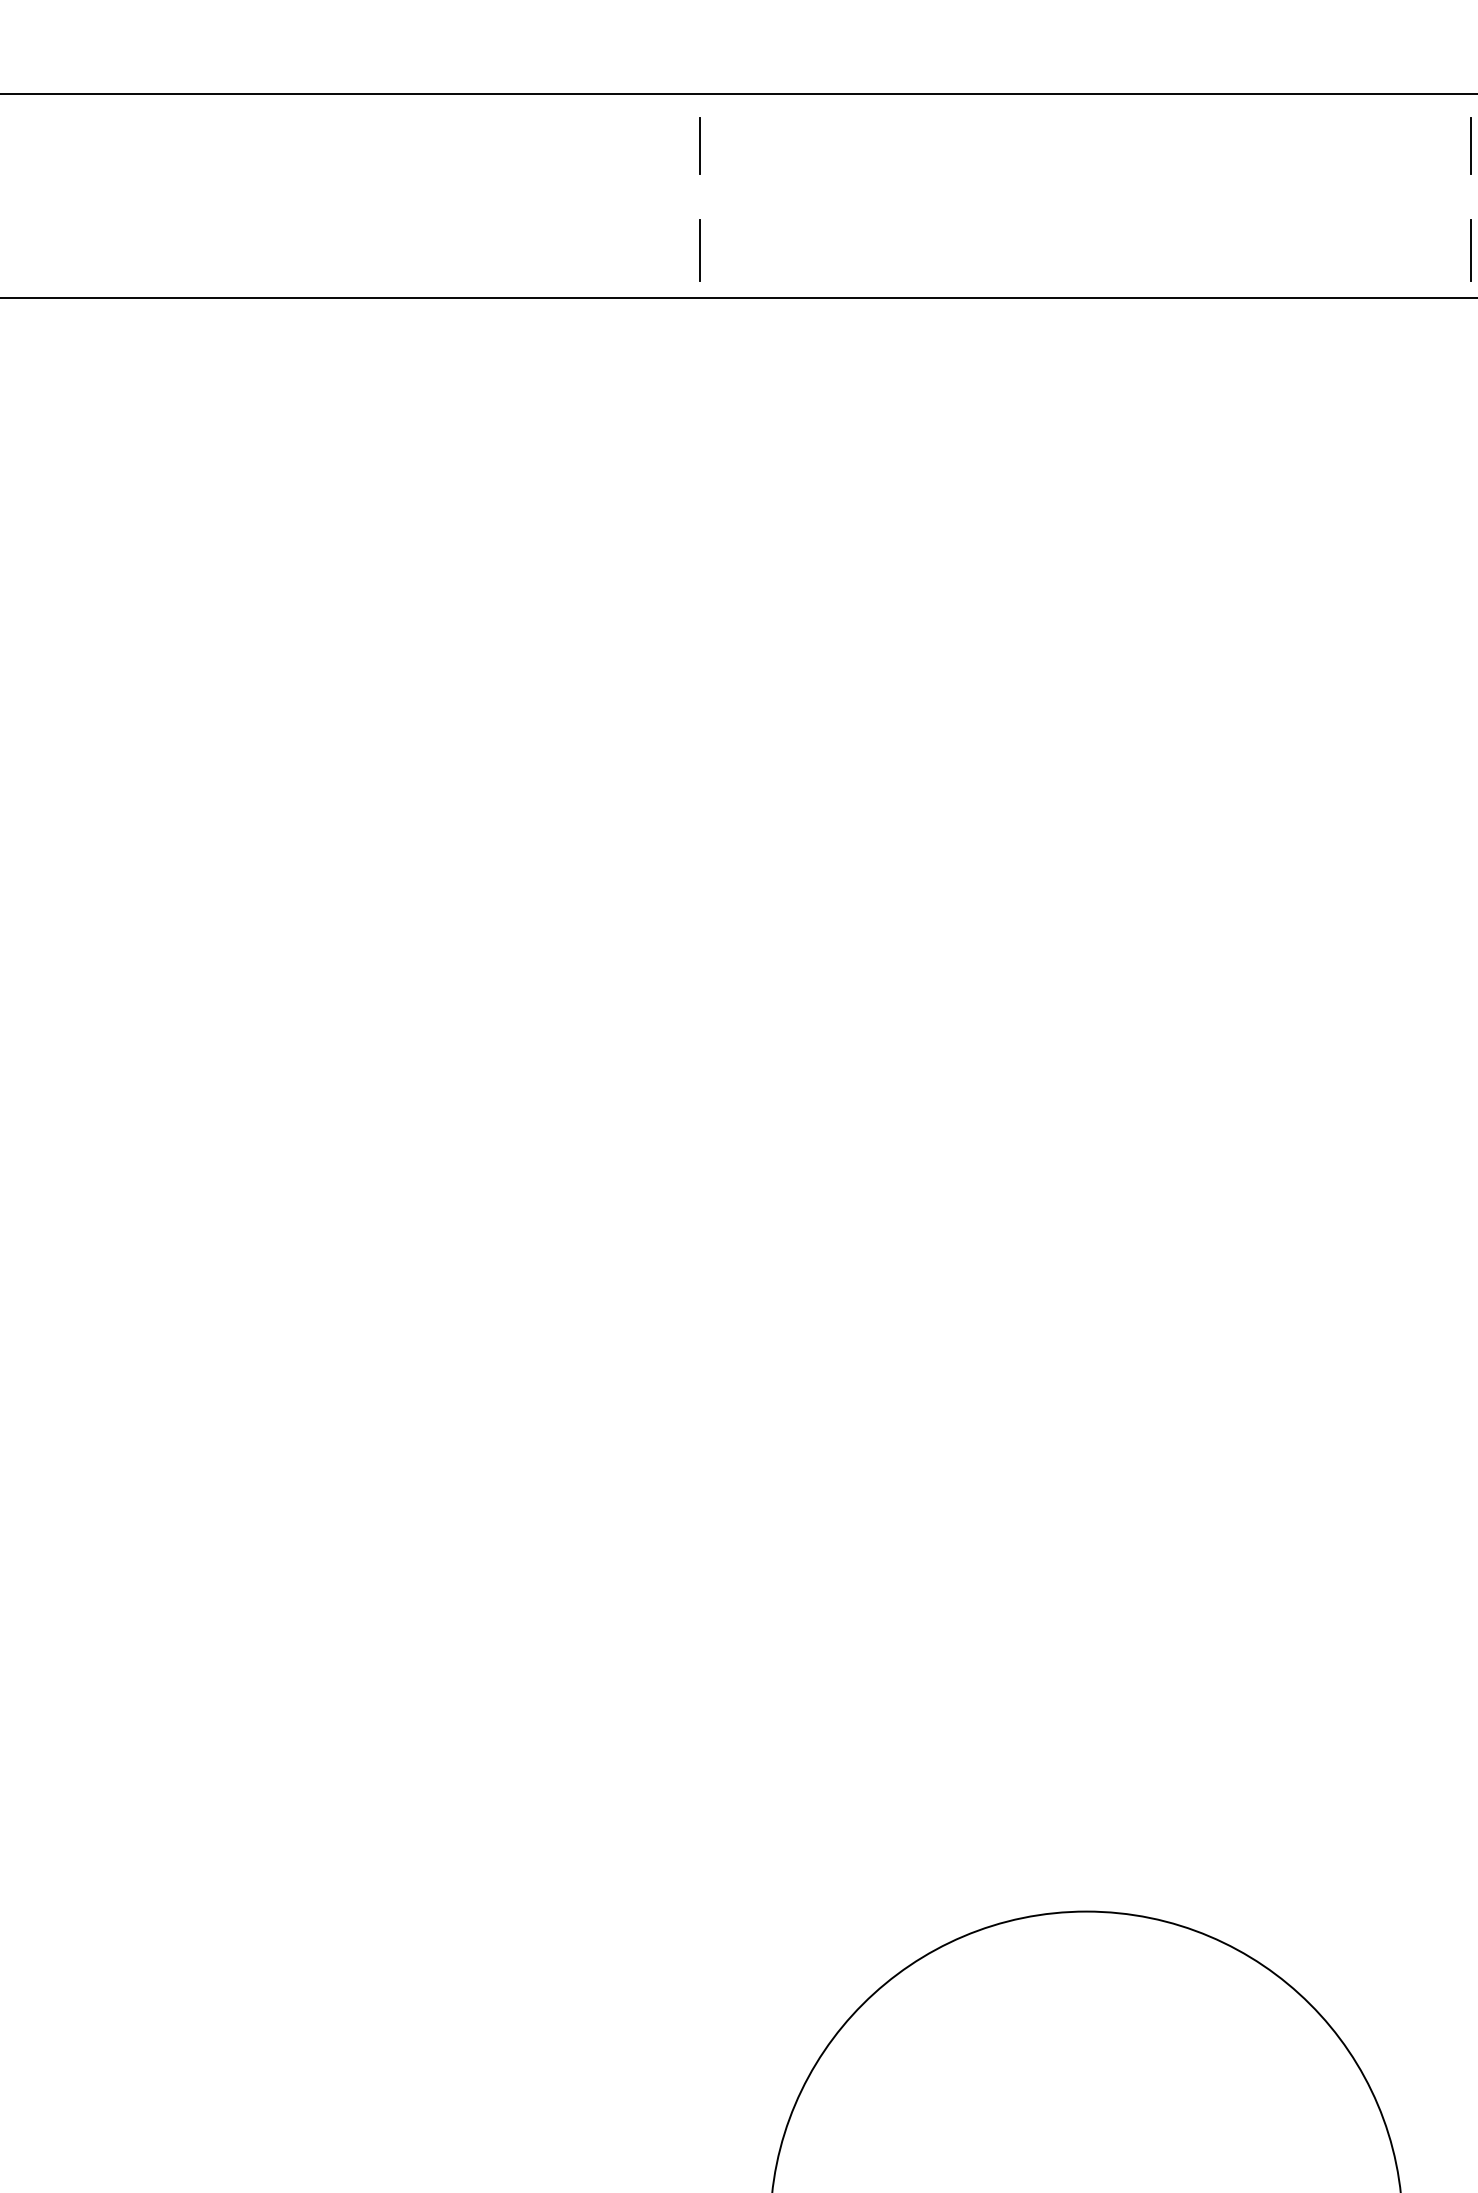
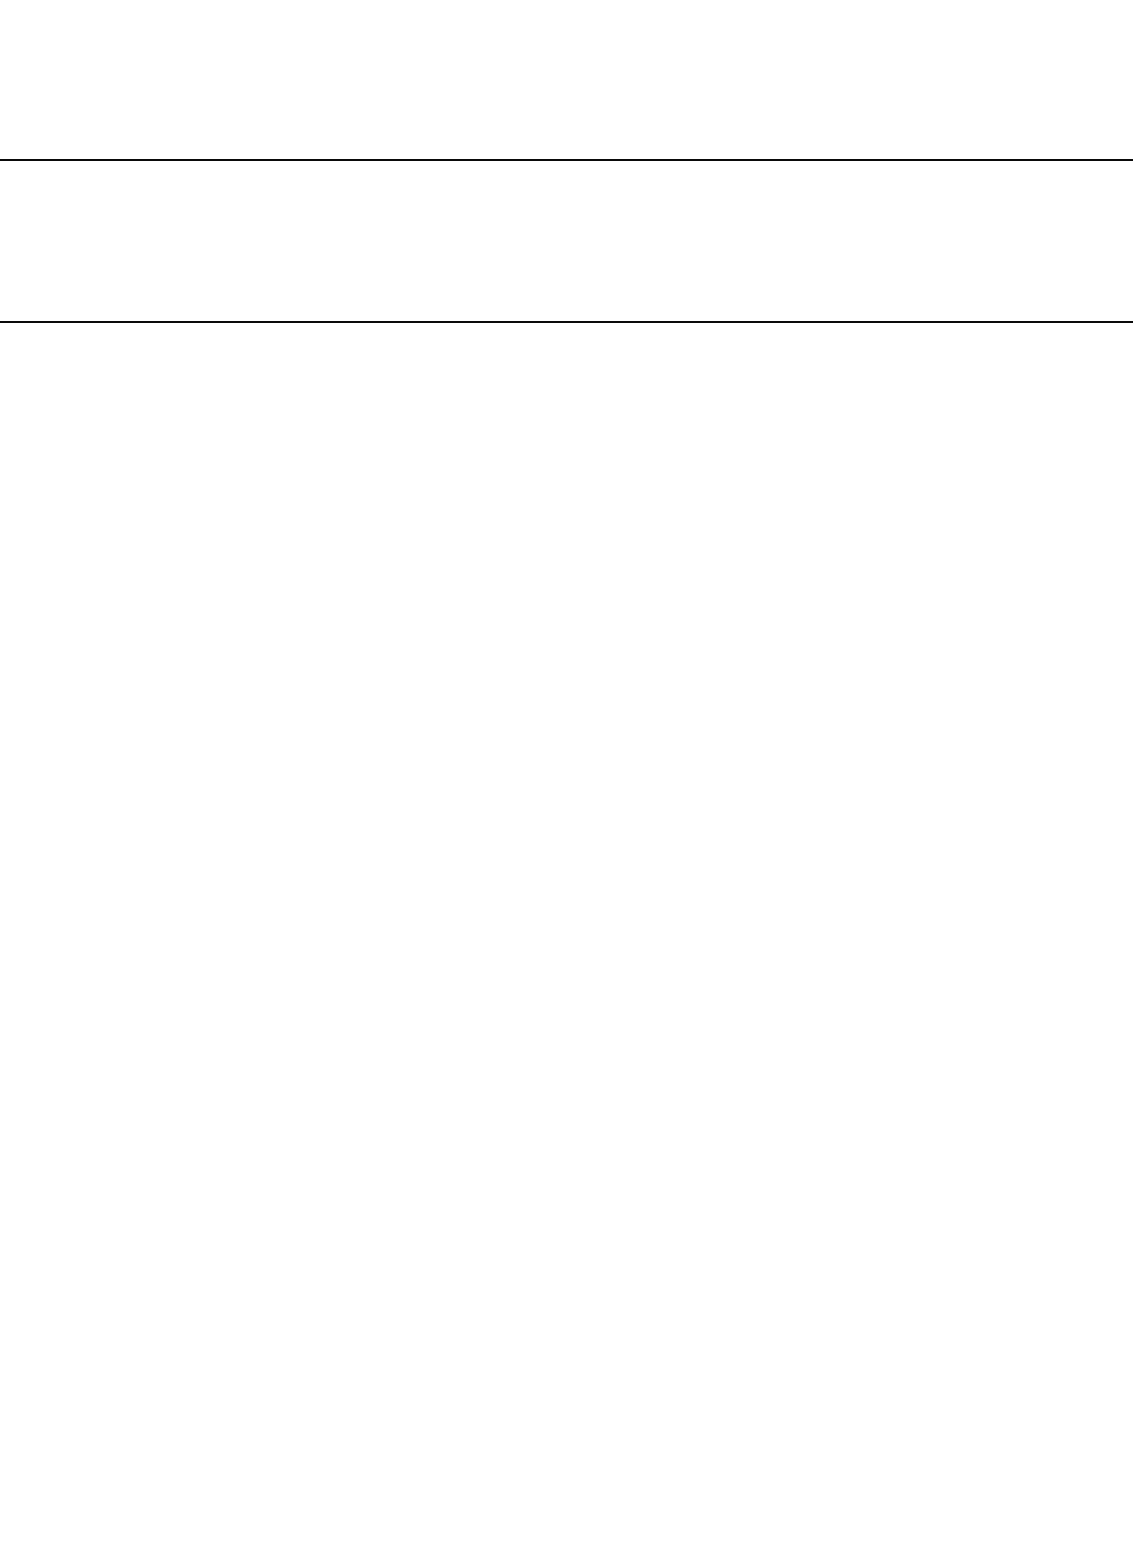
line: (699, 145) -> (508, 201), removed
line: (1471, 145) -> (1119, 201), removed
line: (699, 250) -> (508, 284), removed
line: (1471, 250) -> (1119, 284), removed

